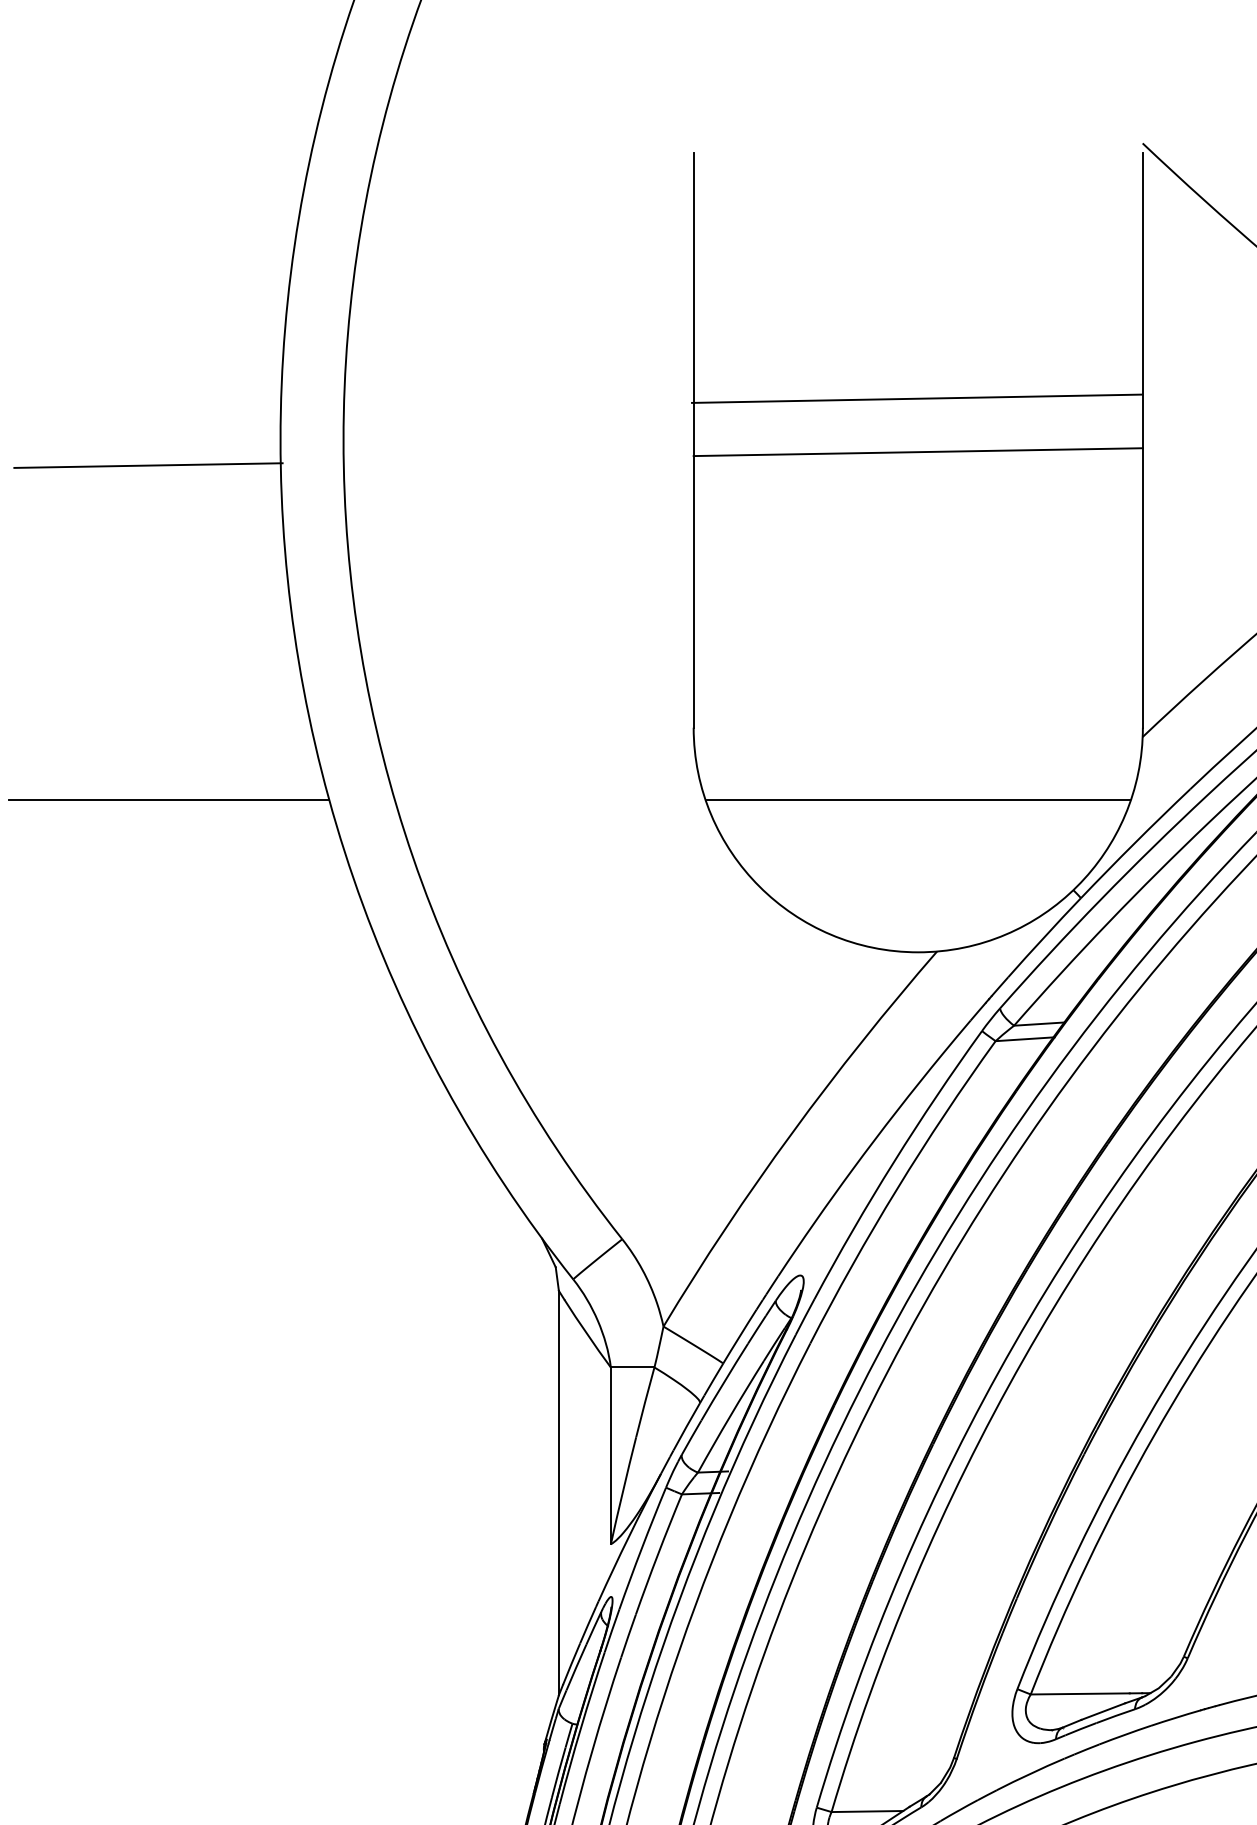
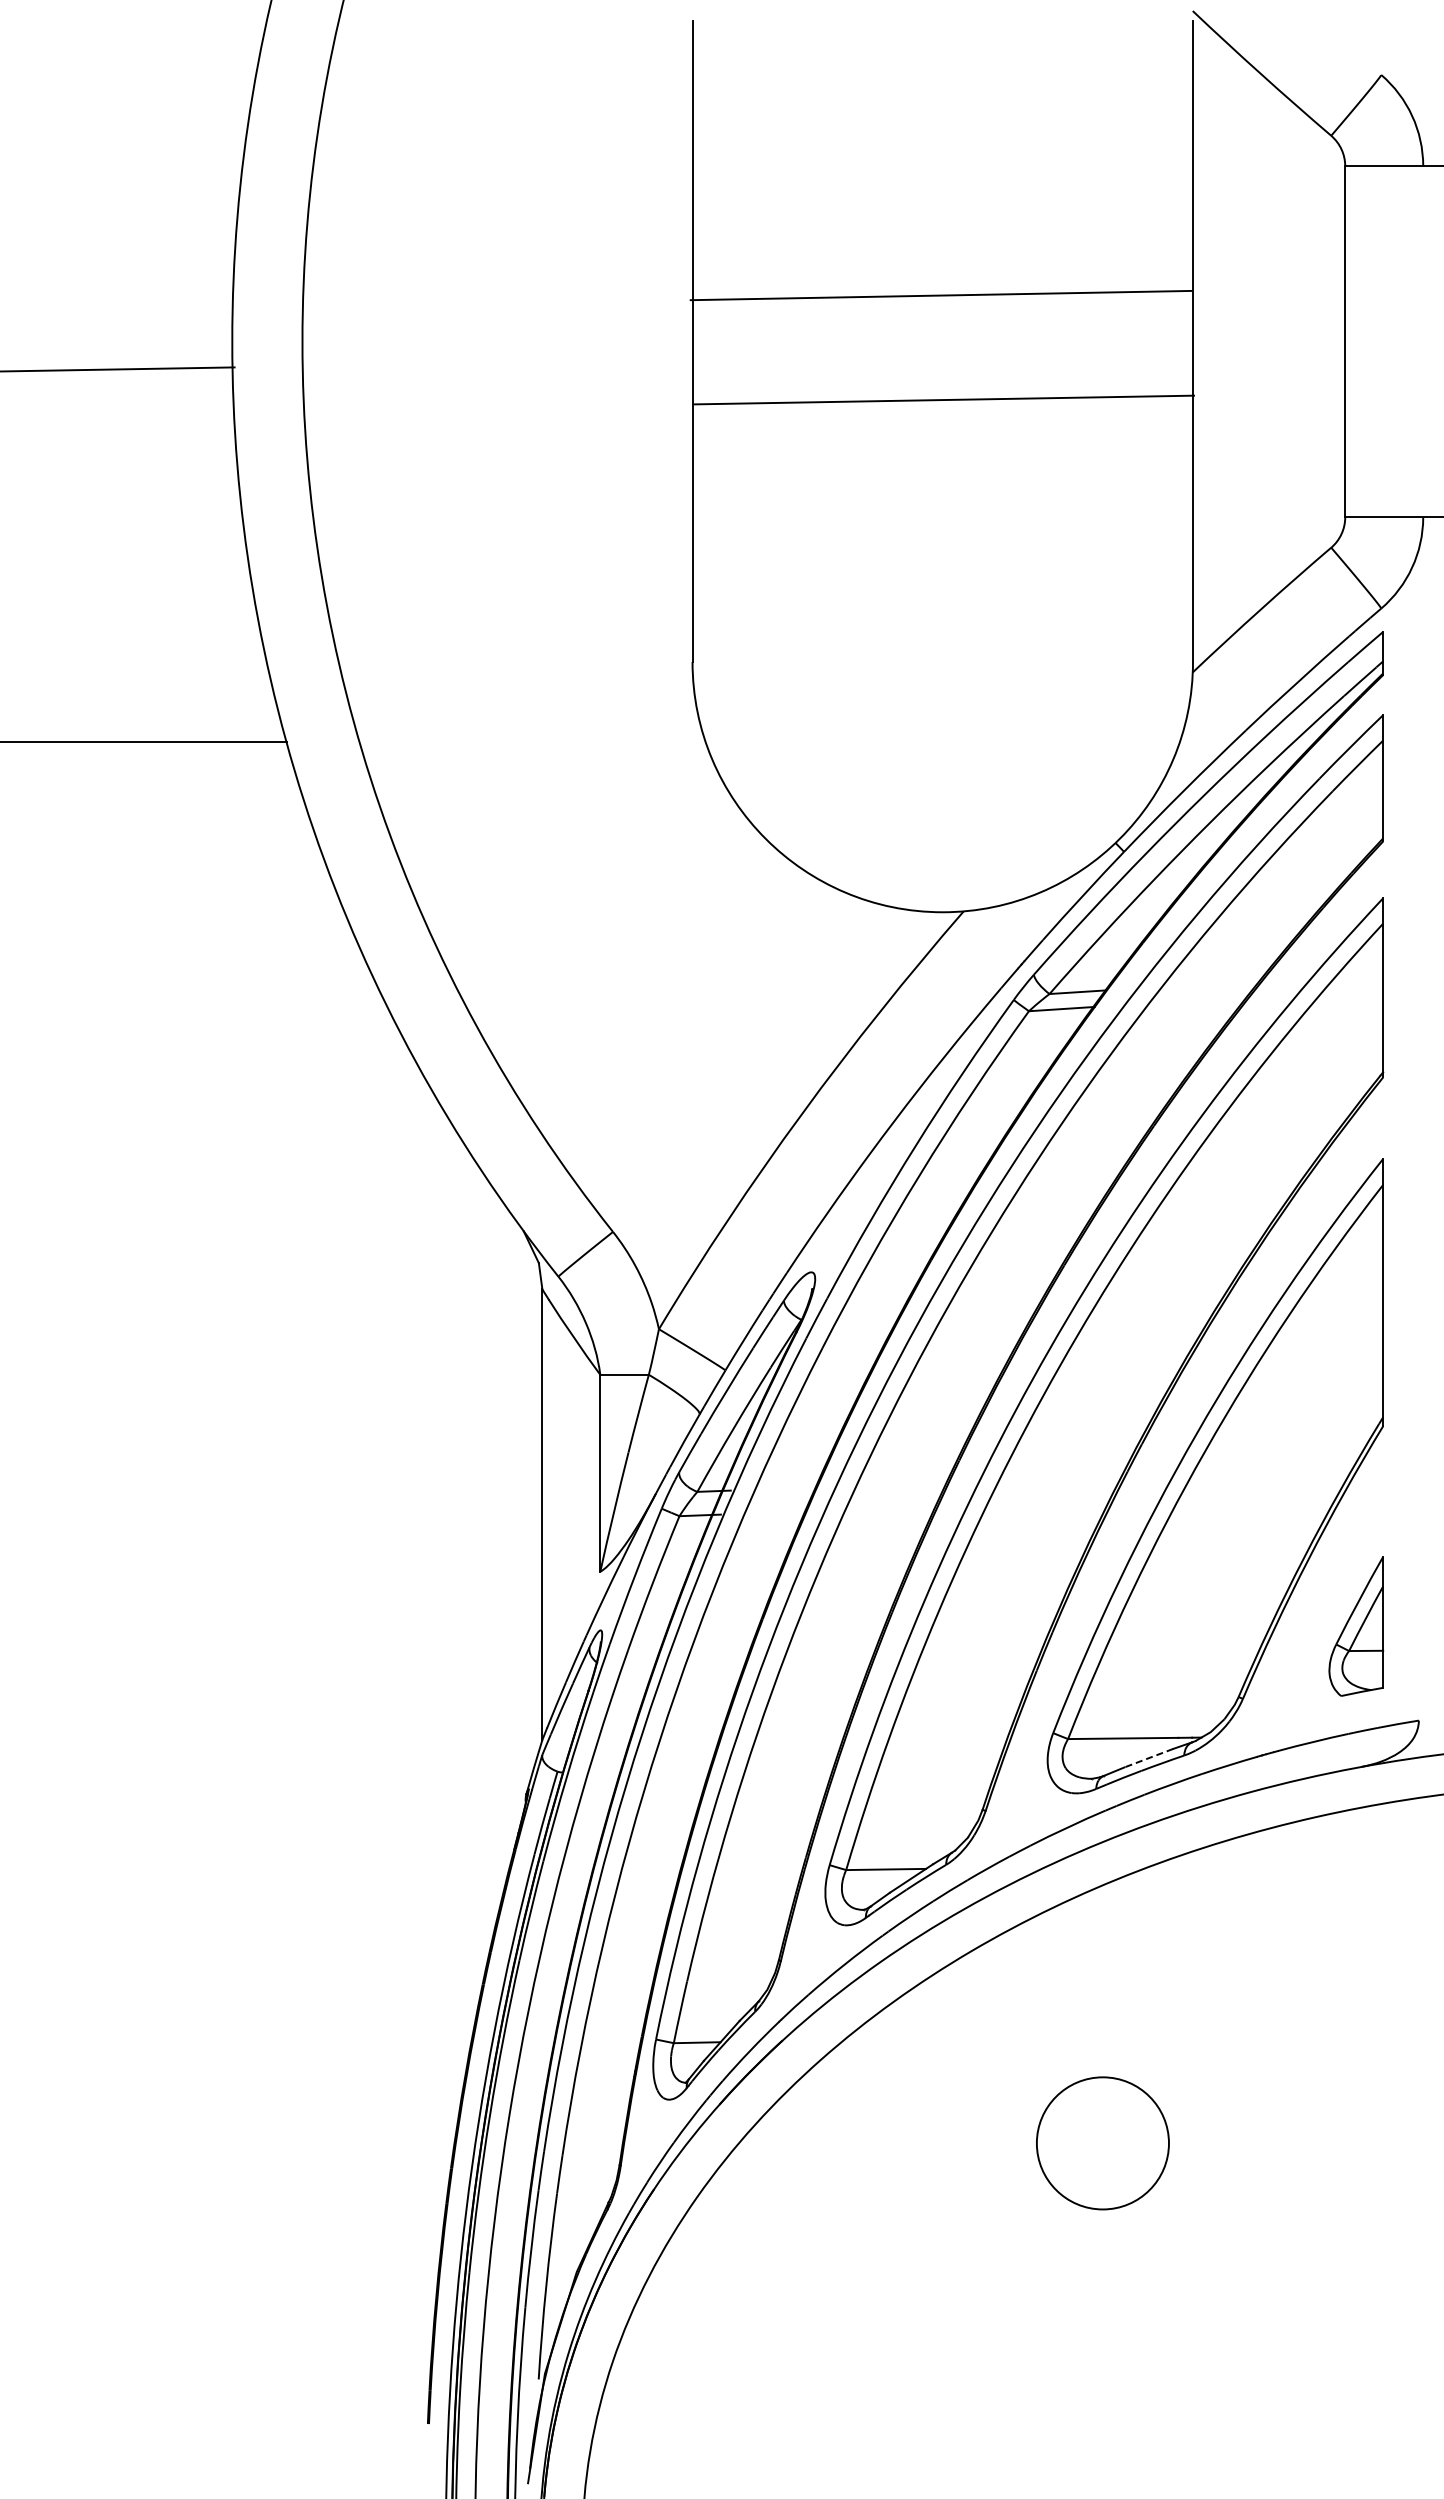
line: (918, 451) -> (943, 399), moved
line: (918, 799) -> (942, 742), removed
line: (1102, 1711) -> (1148, 1758), solid -> dashed

